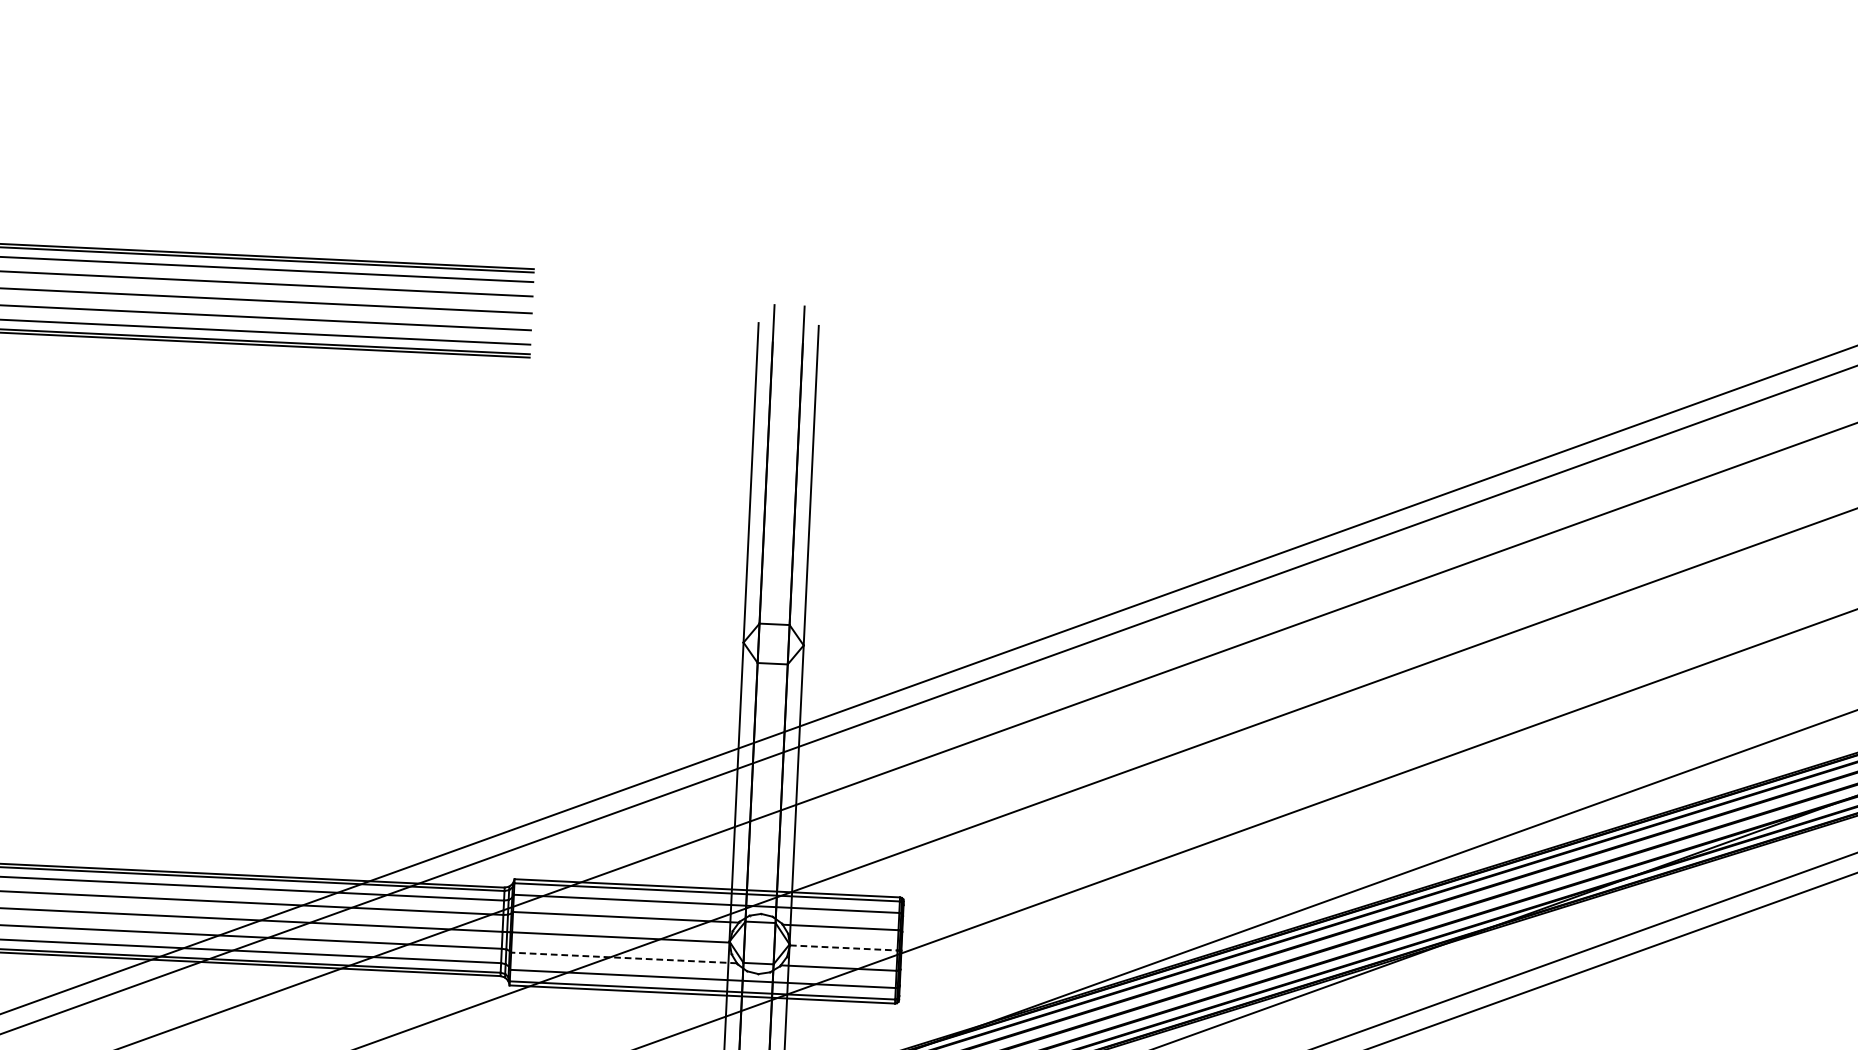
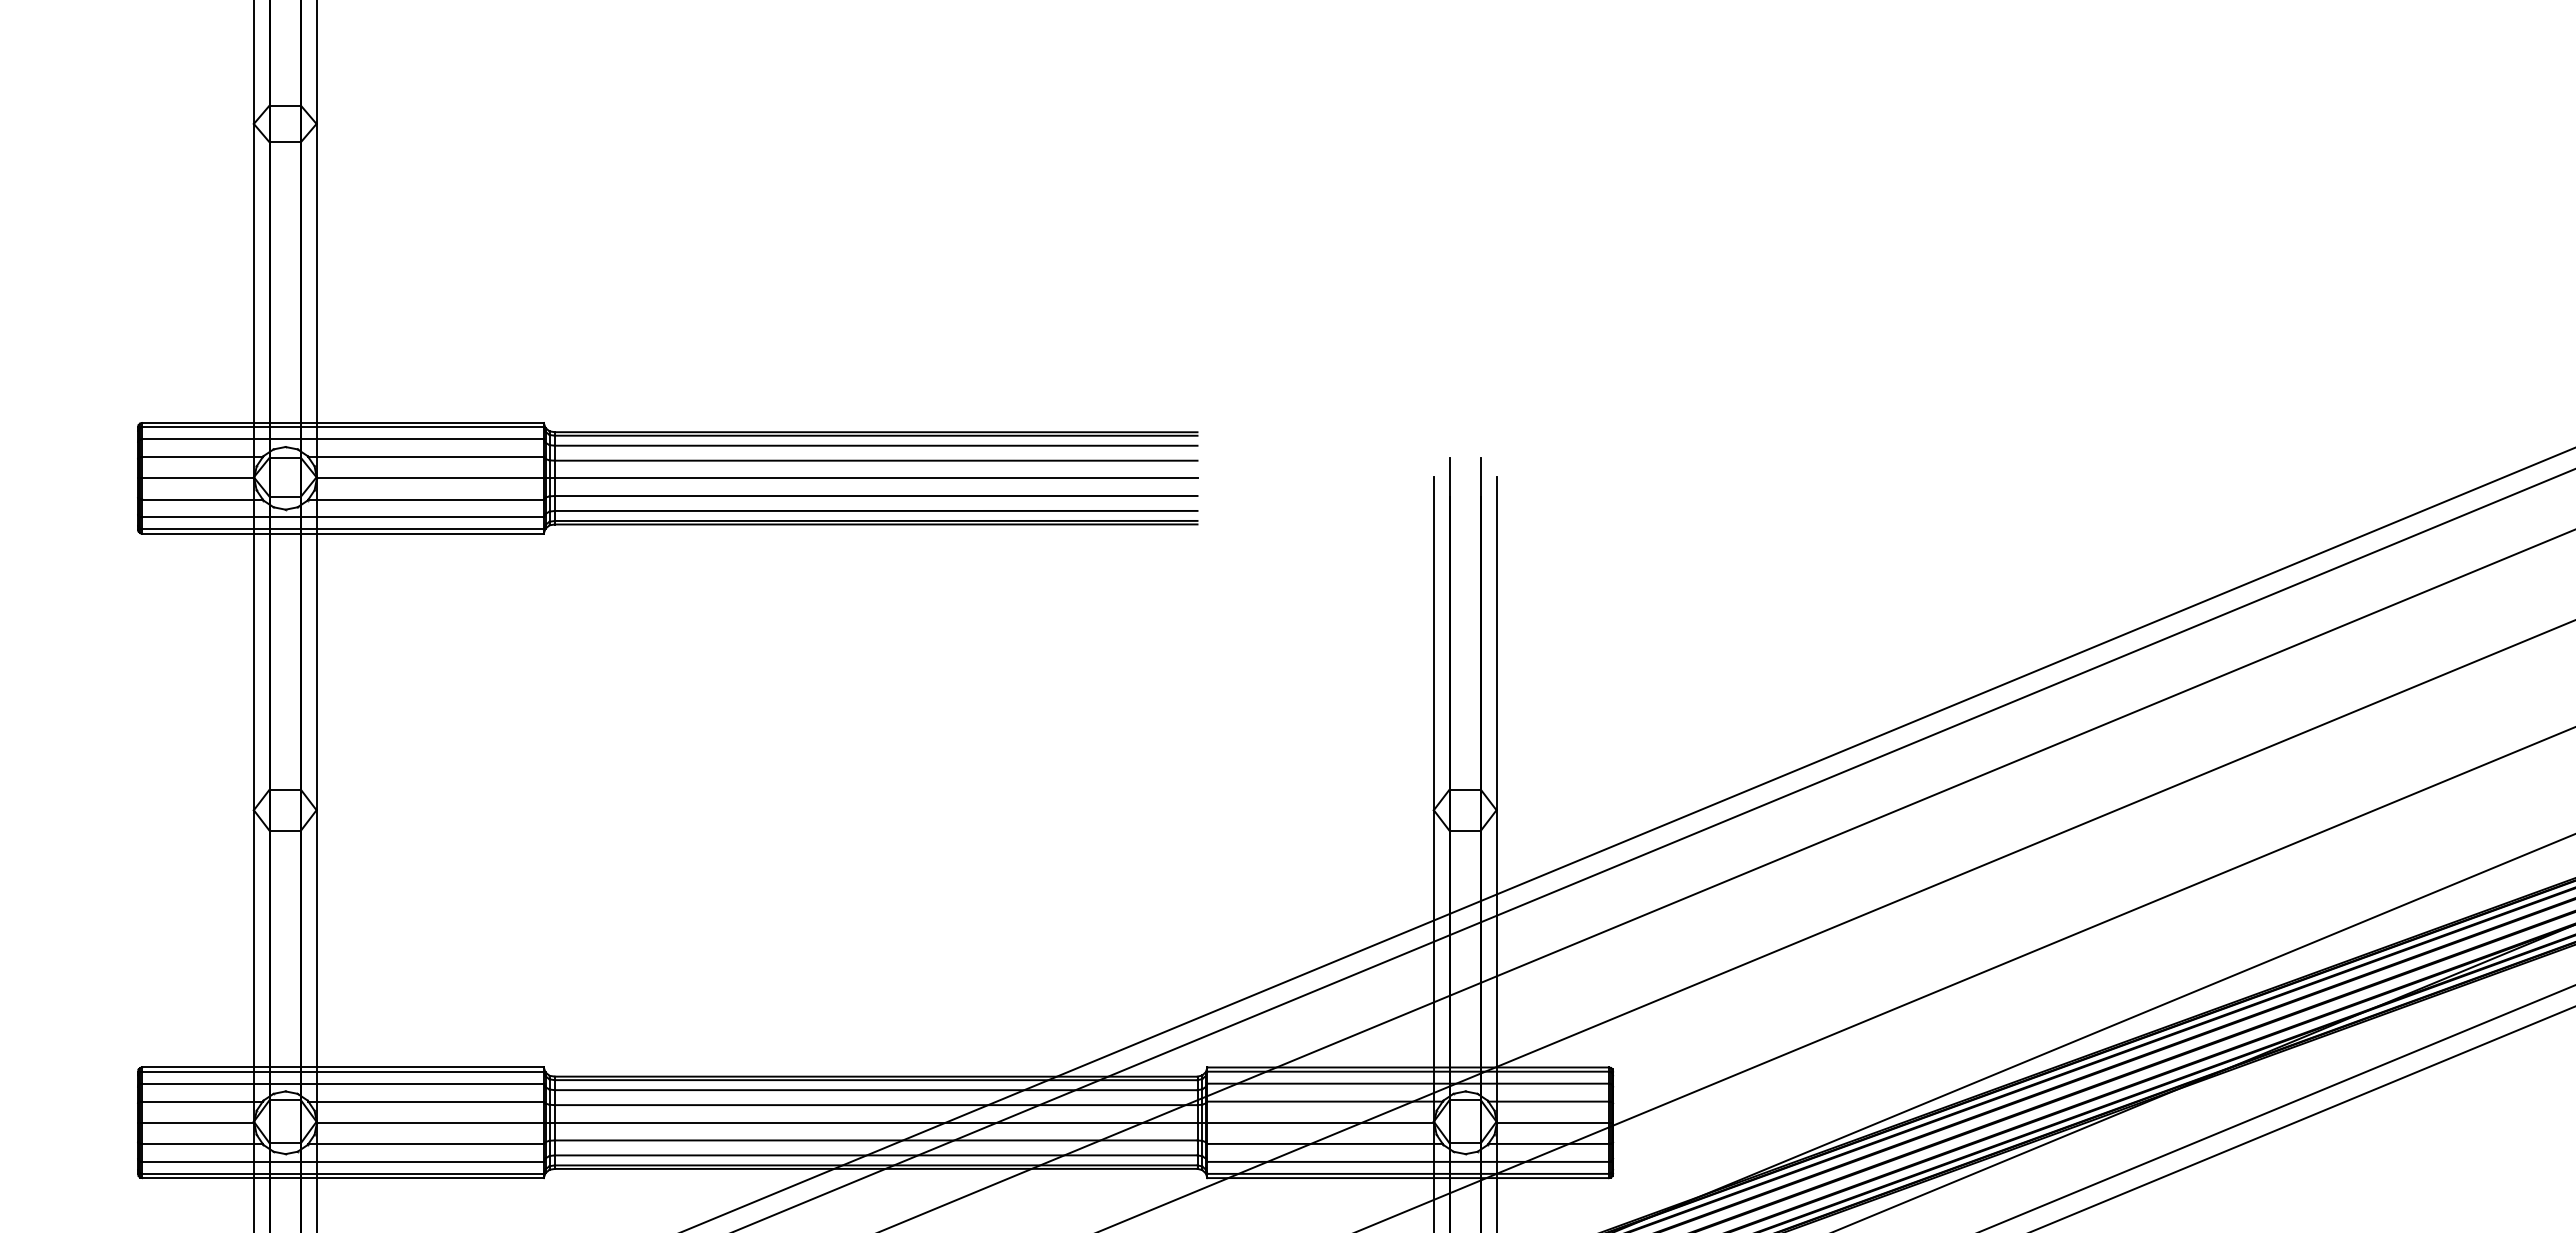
line: (844, 947) -> (1553, 1122), dashed -> solid
line: (624, 957) -> (1325, 1143), dashed -> solid

